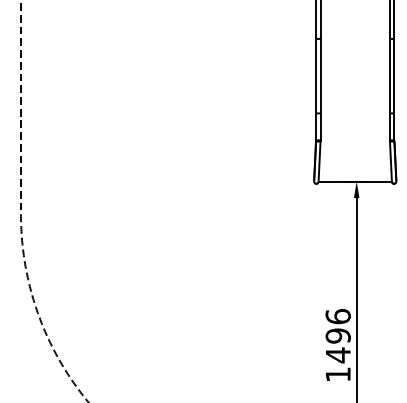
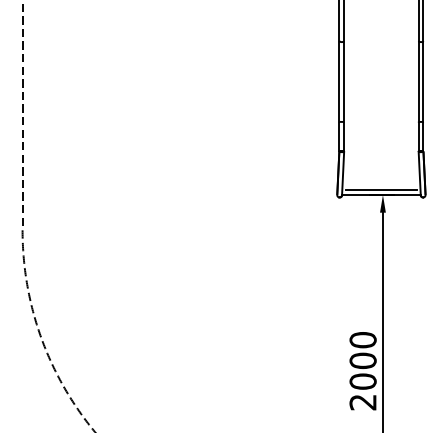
line: (355, 176) -> (381, 189), added
text: (337, 345) -> (362, 371), 1496 -> 2000

